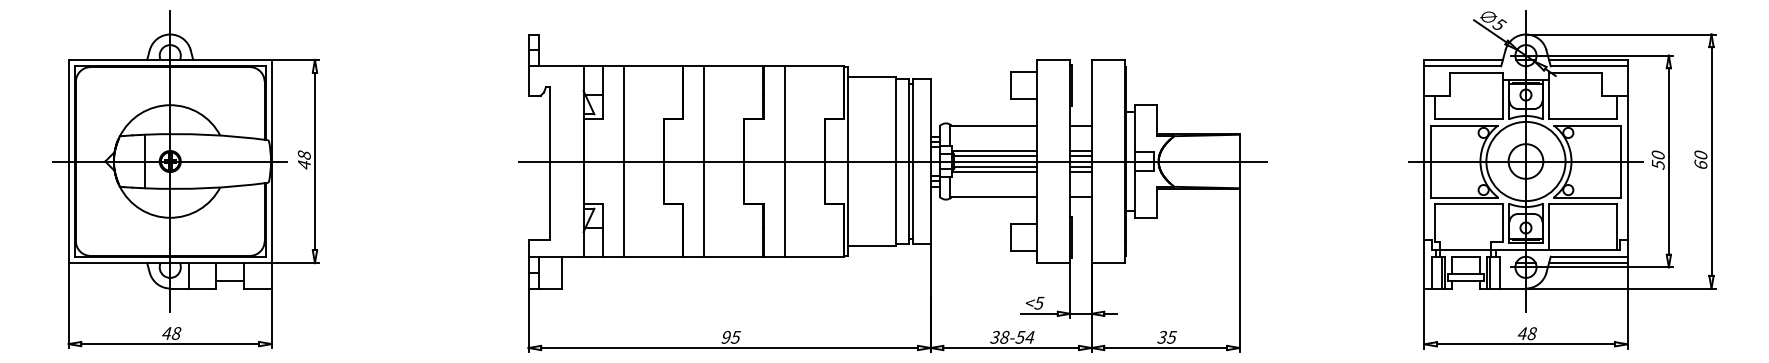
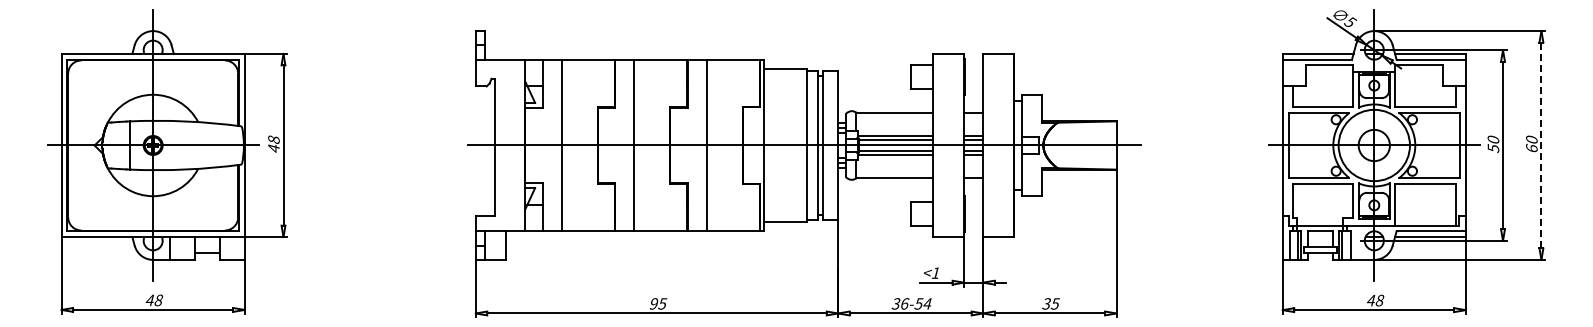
line: (1711, 161) -> (1541, 145), solid -> dashed
text: (1038, 302) -> (935, 272), <5 -> <1
text: (1004, 336) -> (904, 303), 38-54 -> 36-54

